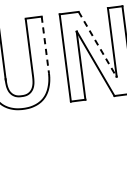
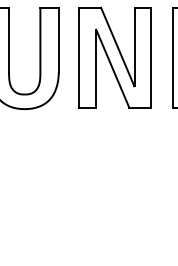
line: (97, 43) -> (117, 46), dashed -> solid
line: (45, 45) -> (58, 40), dashed -> solid

